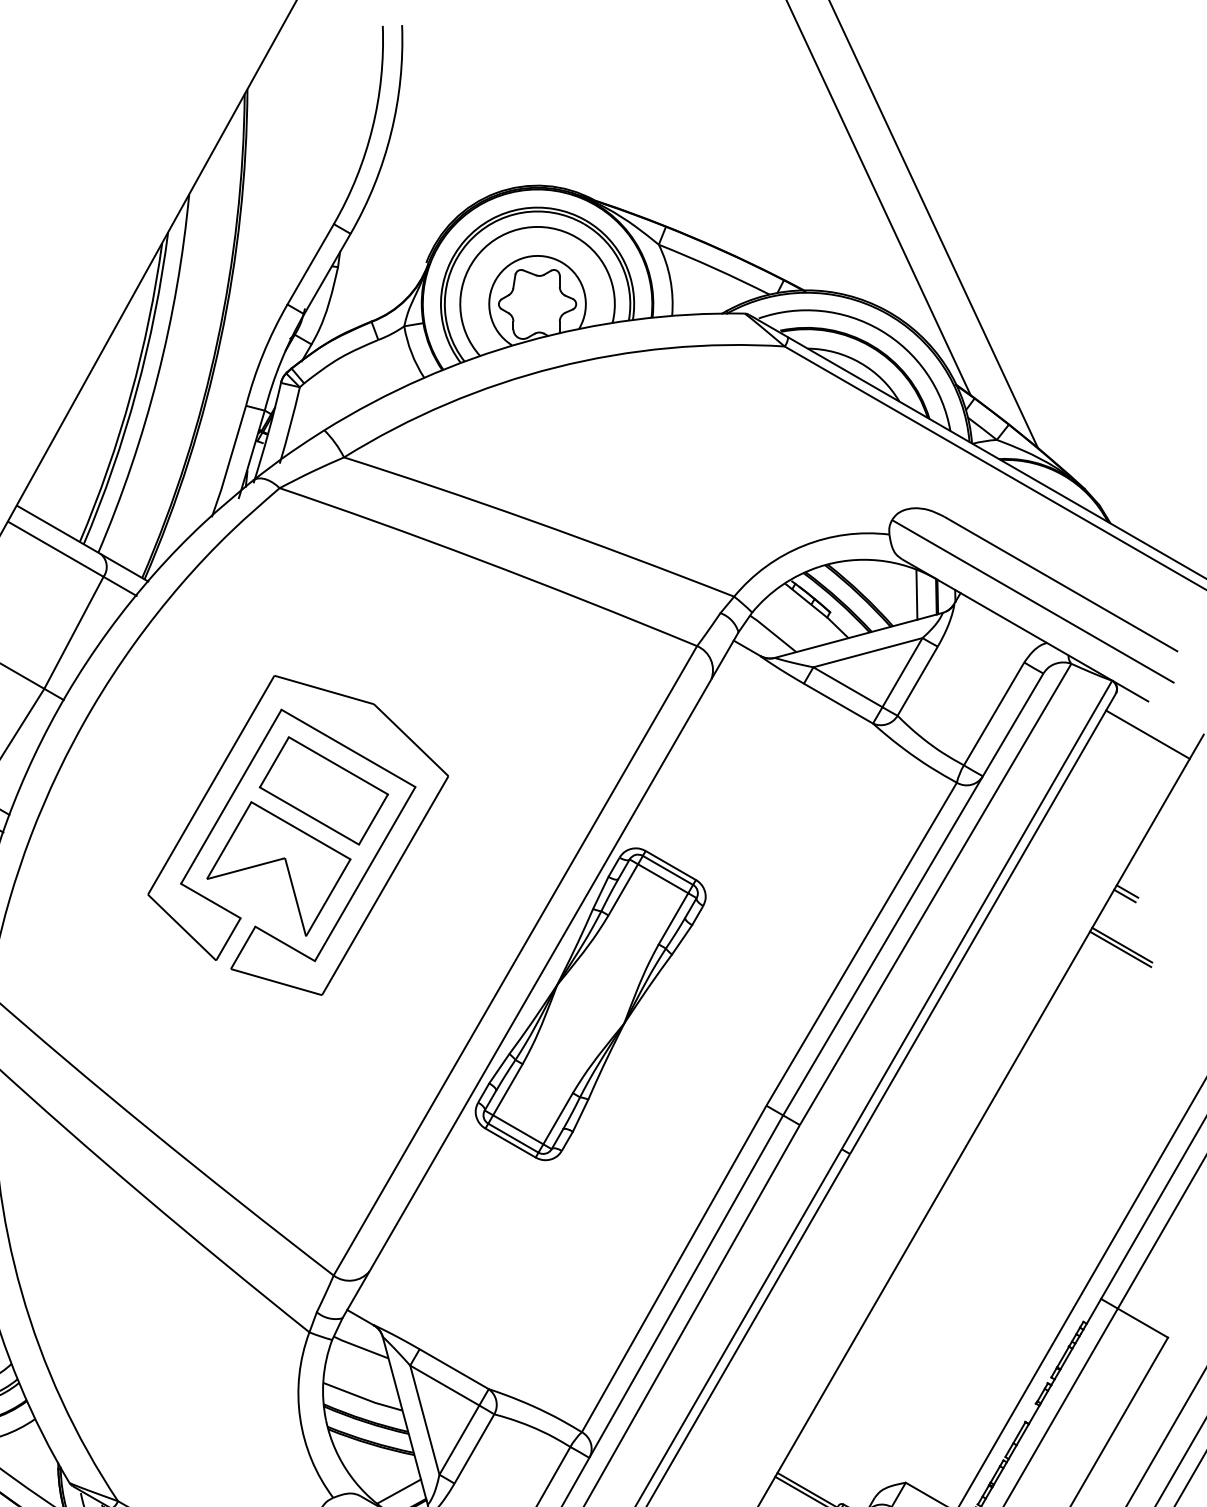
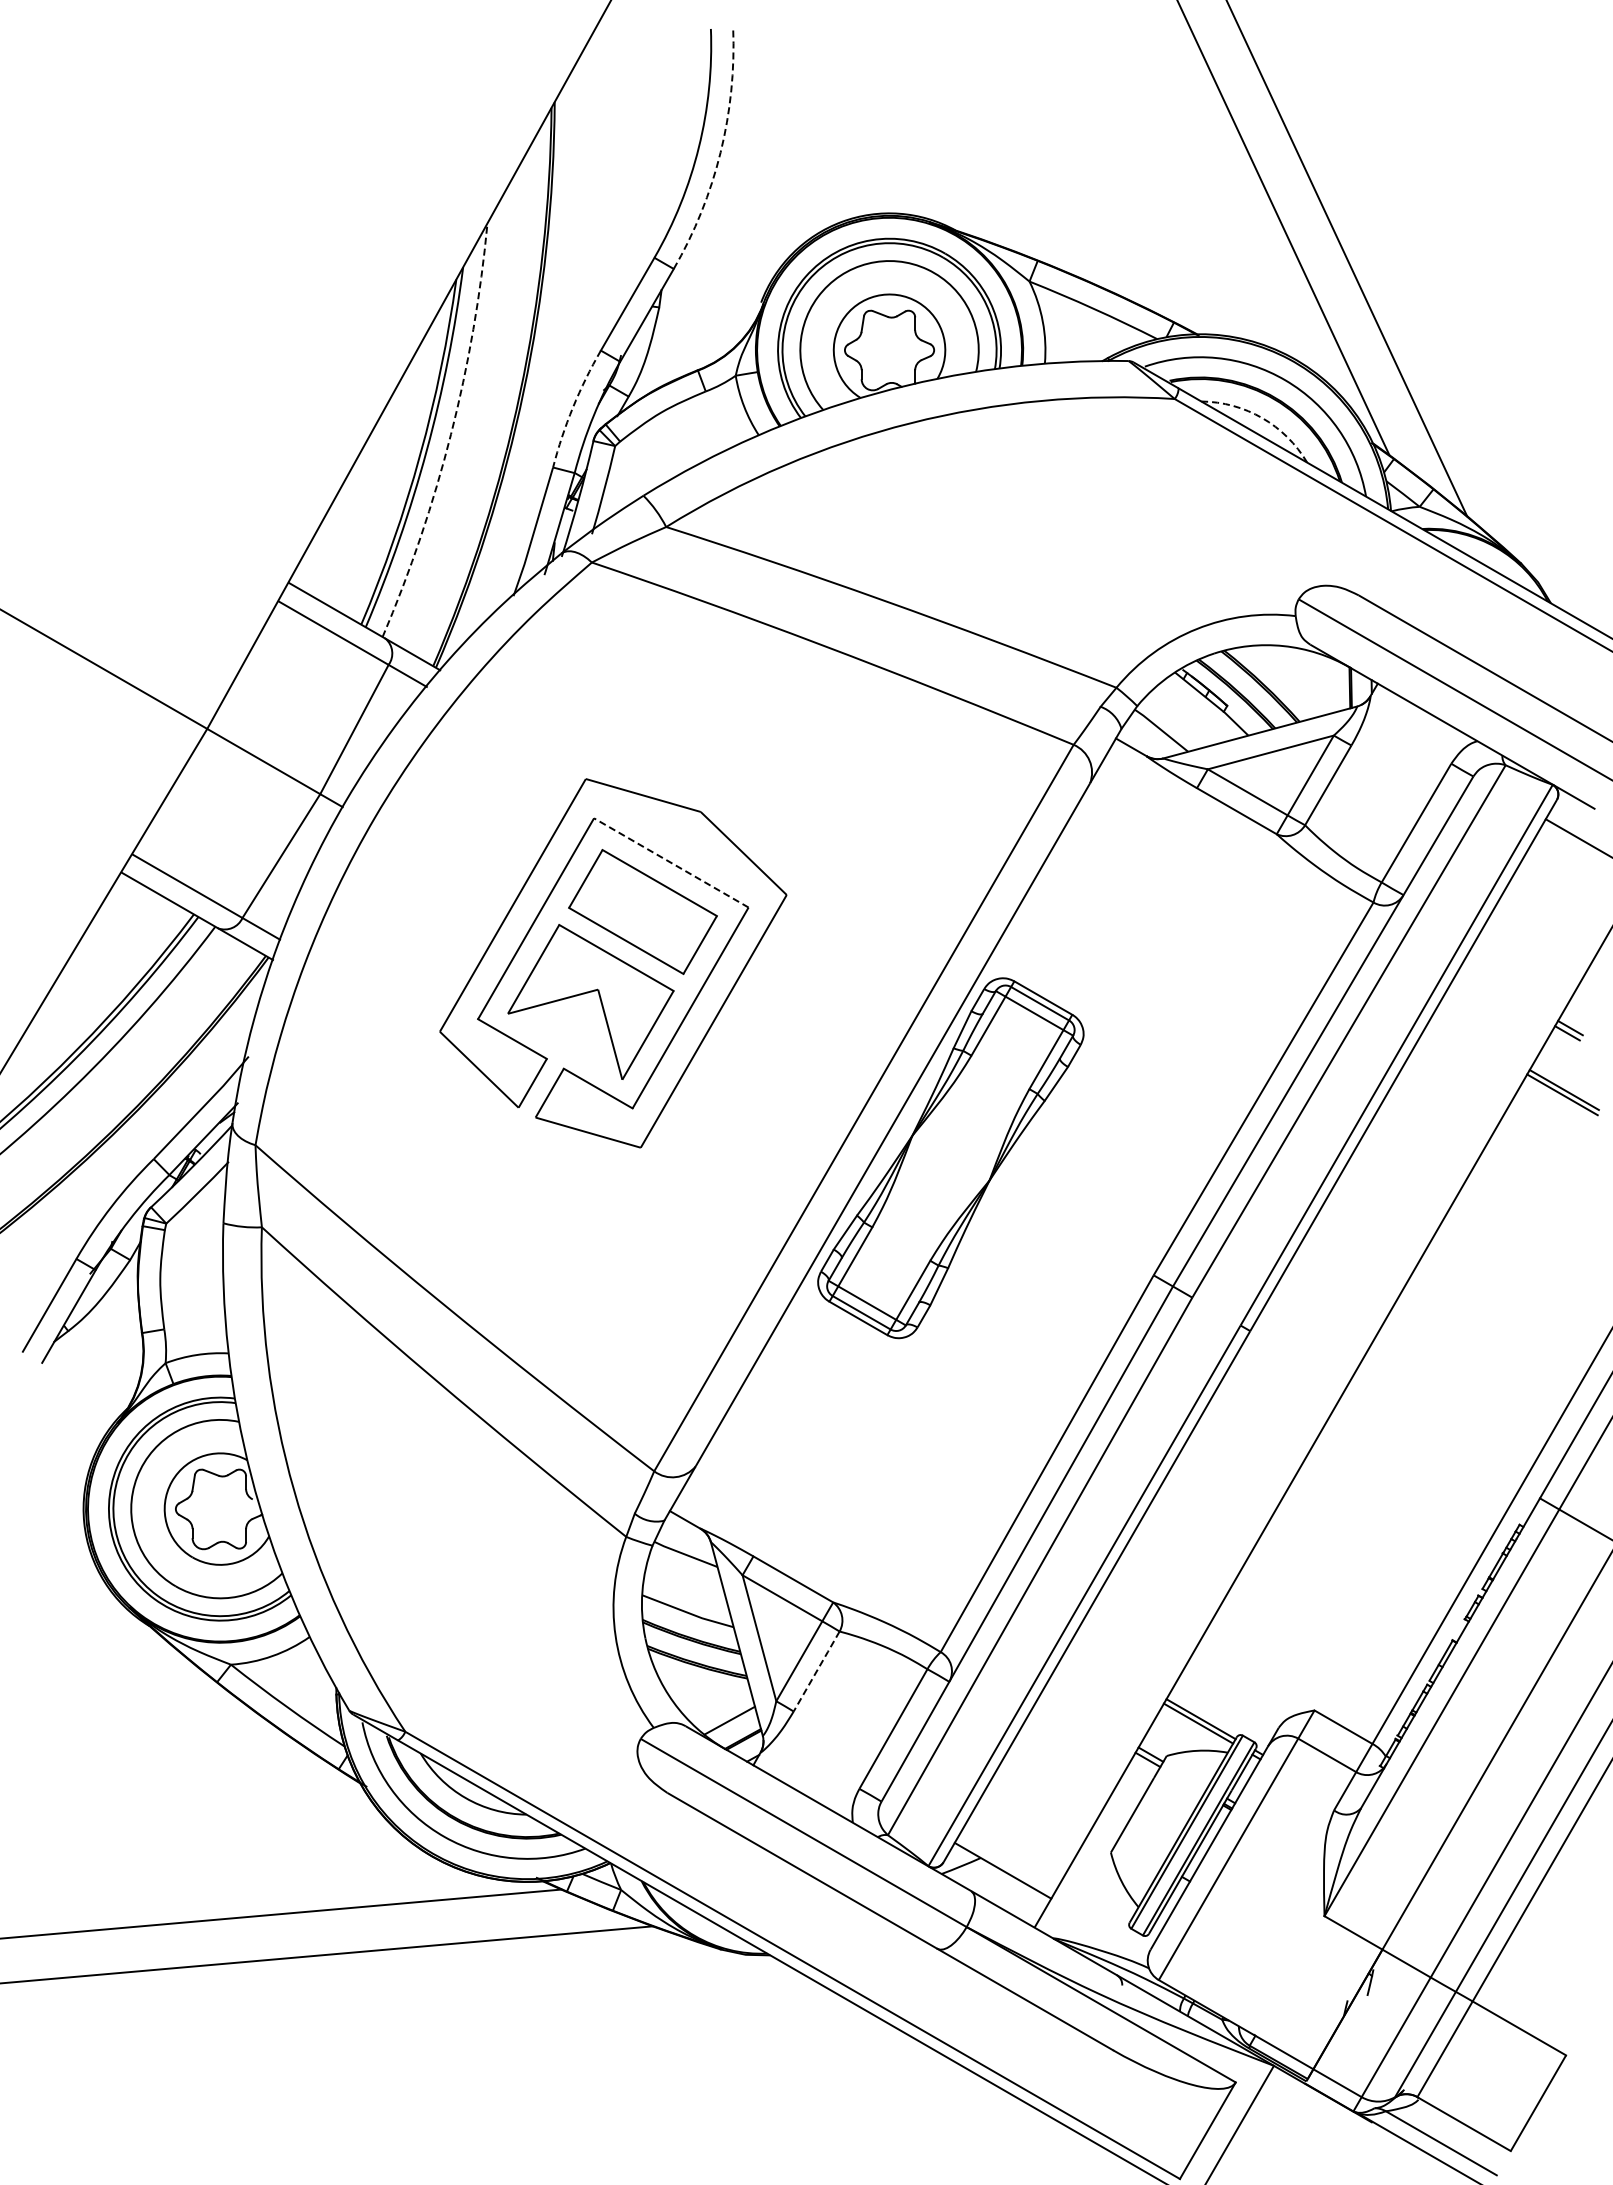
arc: (391, 132) -> (720, 152), solid -> dashed
arc: (263, 353) -> (573, 407), solid -> dashed
arc: (860, 363) -> (1262, 418), solid -> dashed
arc: (158, 377) -> (451, 434), solid -> dashed
line: (916, 594) -> (1326, 685), removed
line: (347, 748) -> (670, 862), solid -> dashed
line: (475, 1448) -> (817, 1670), solid -> dashed

